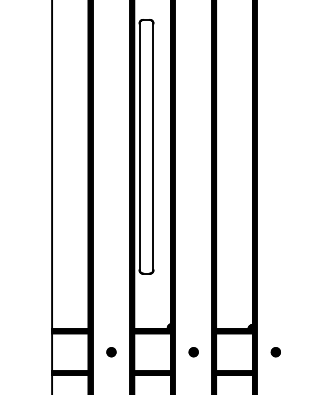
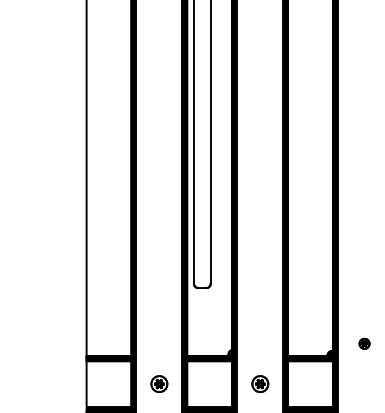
part: (111, 352) -> (159, 384), size x1.6
part: (193, 352) -> (259, 384), size x1.6
part: (275, 352) -> (364, 344), moved

